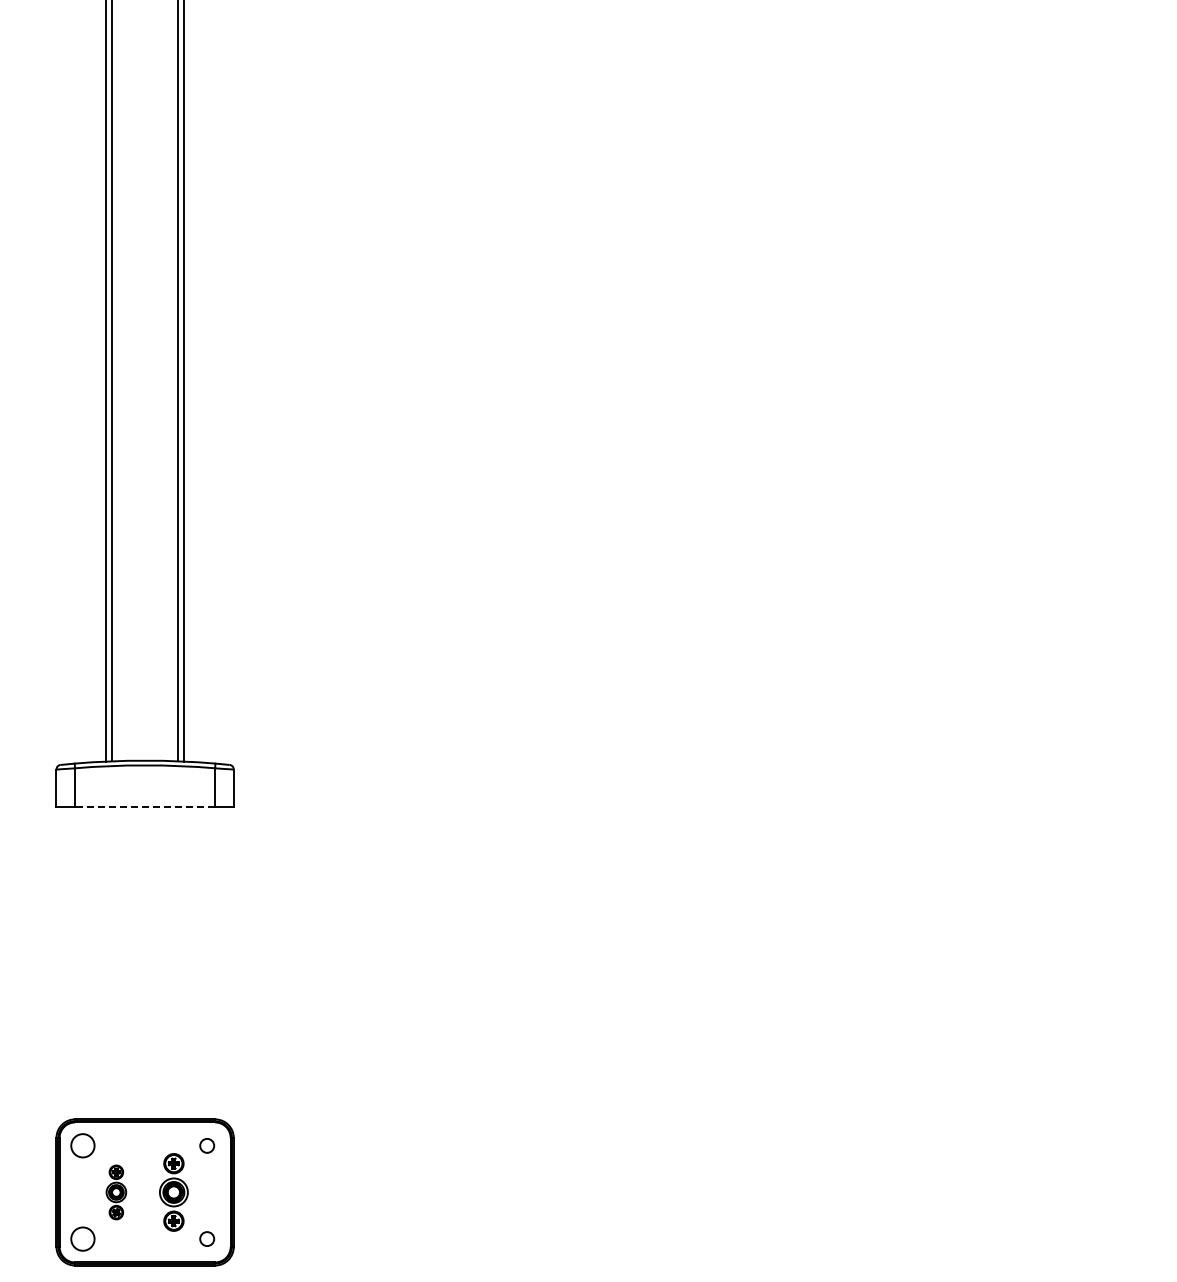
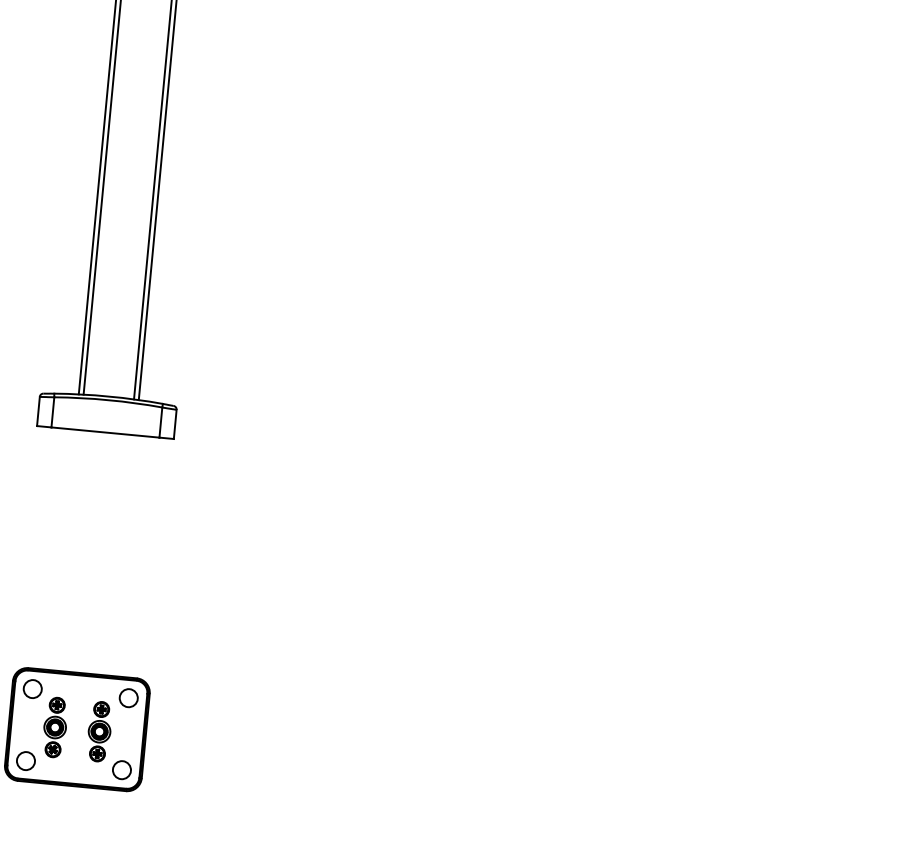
line: (145, 807) -> (105, 432), dashed -> solid
circle: (206, 1145) -> (128, 697), size x1.67
part: (116, 1192) -> (55, 727), size x1.43
circle: (206, 1238) -> (121, 769), size x1.67

